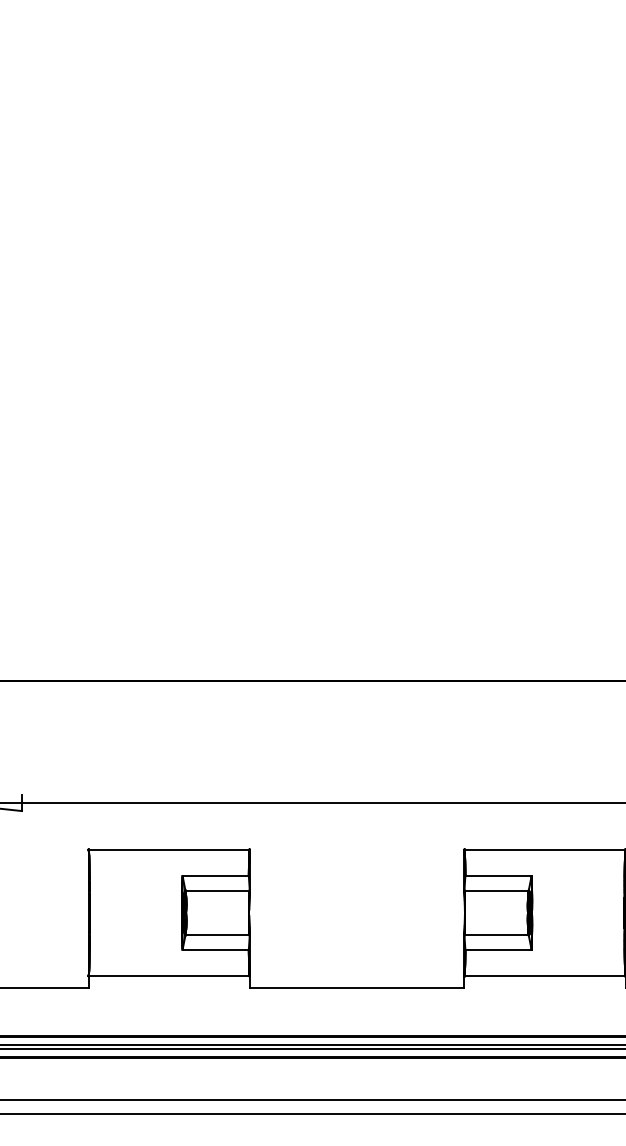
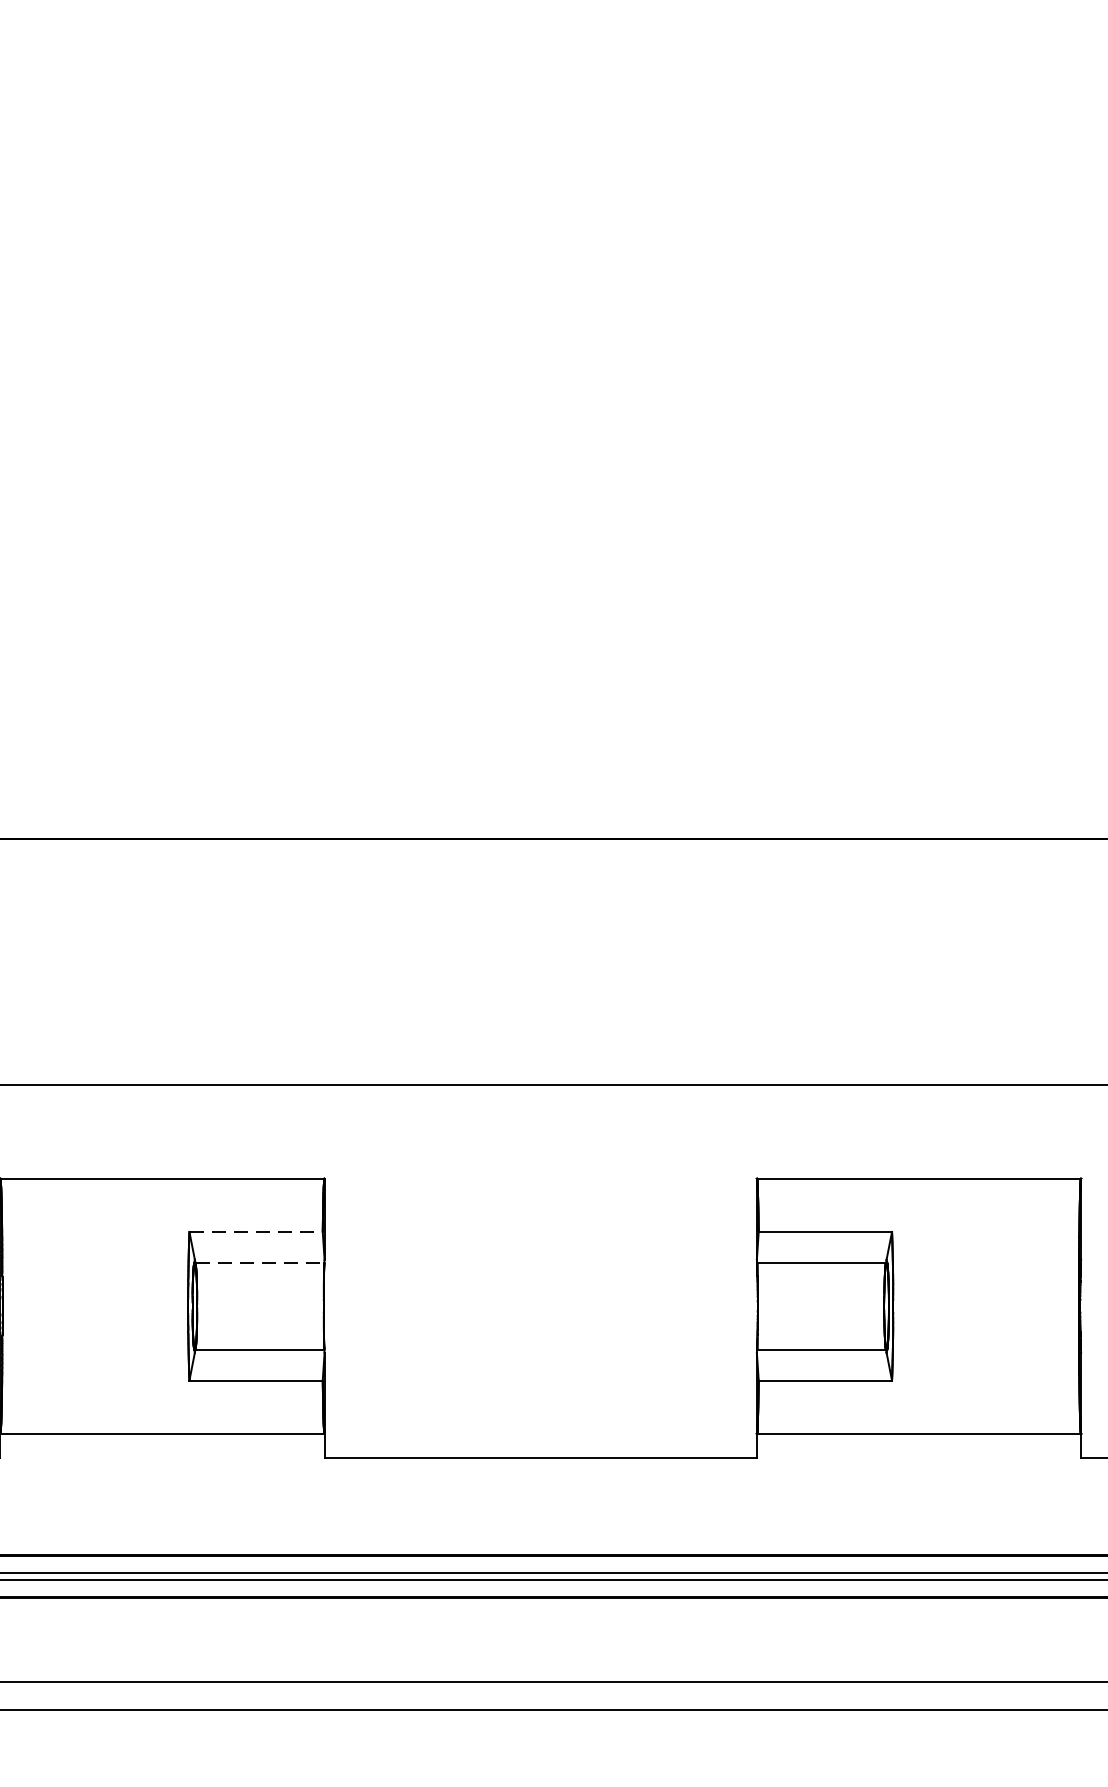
line: (216, 876) -> (257, 1232), solid -> dashed
line: (218, 891) -> (261, 1263), solid -> dashed

